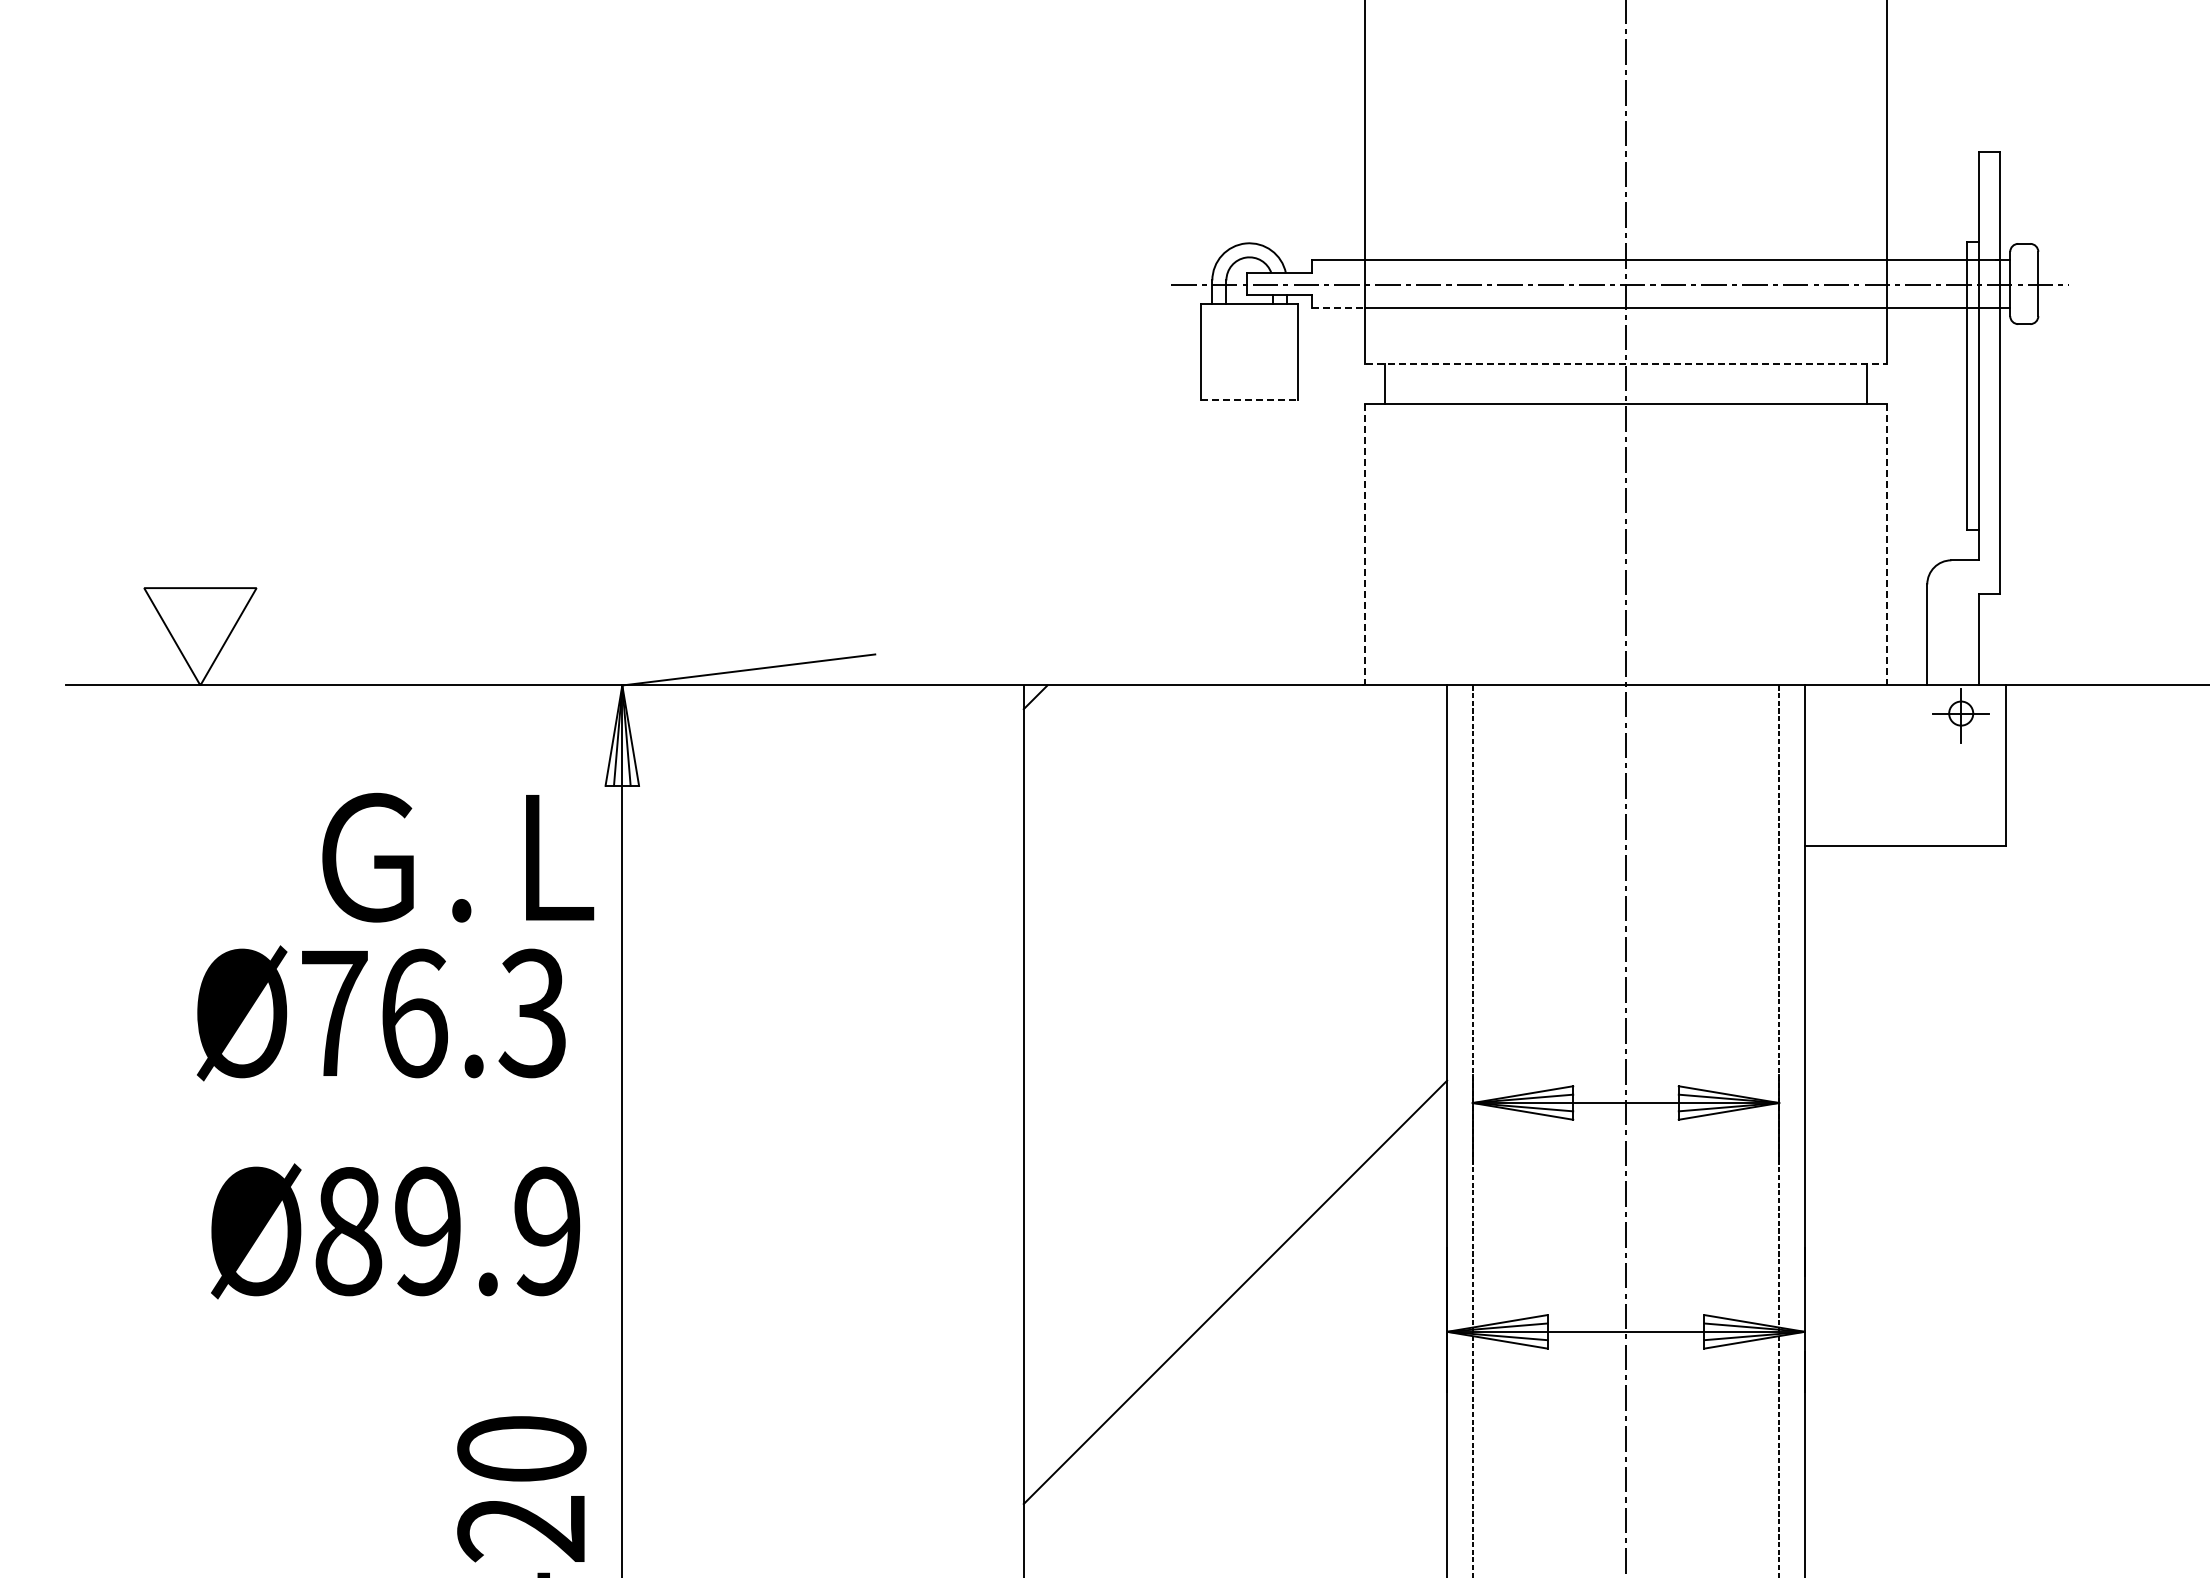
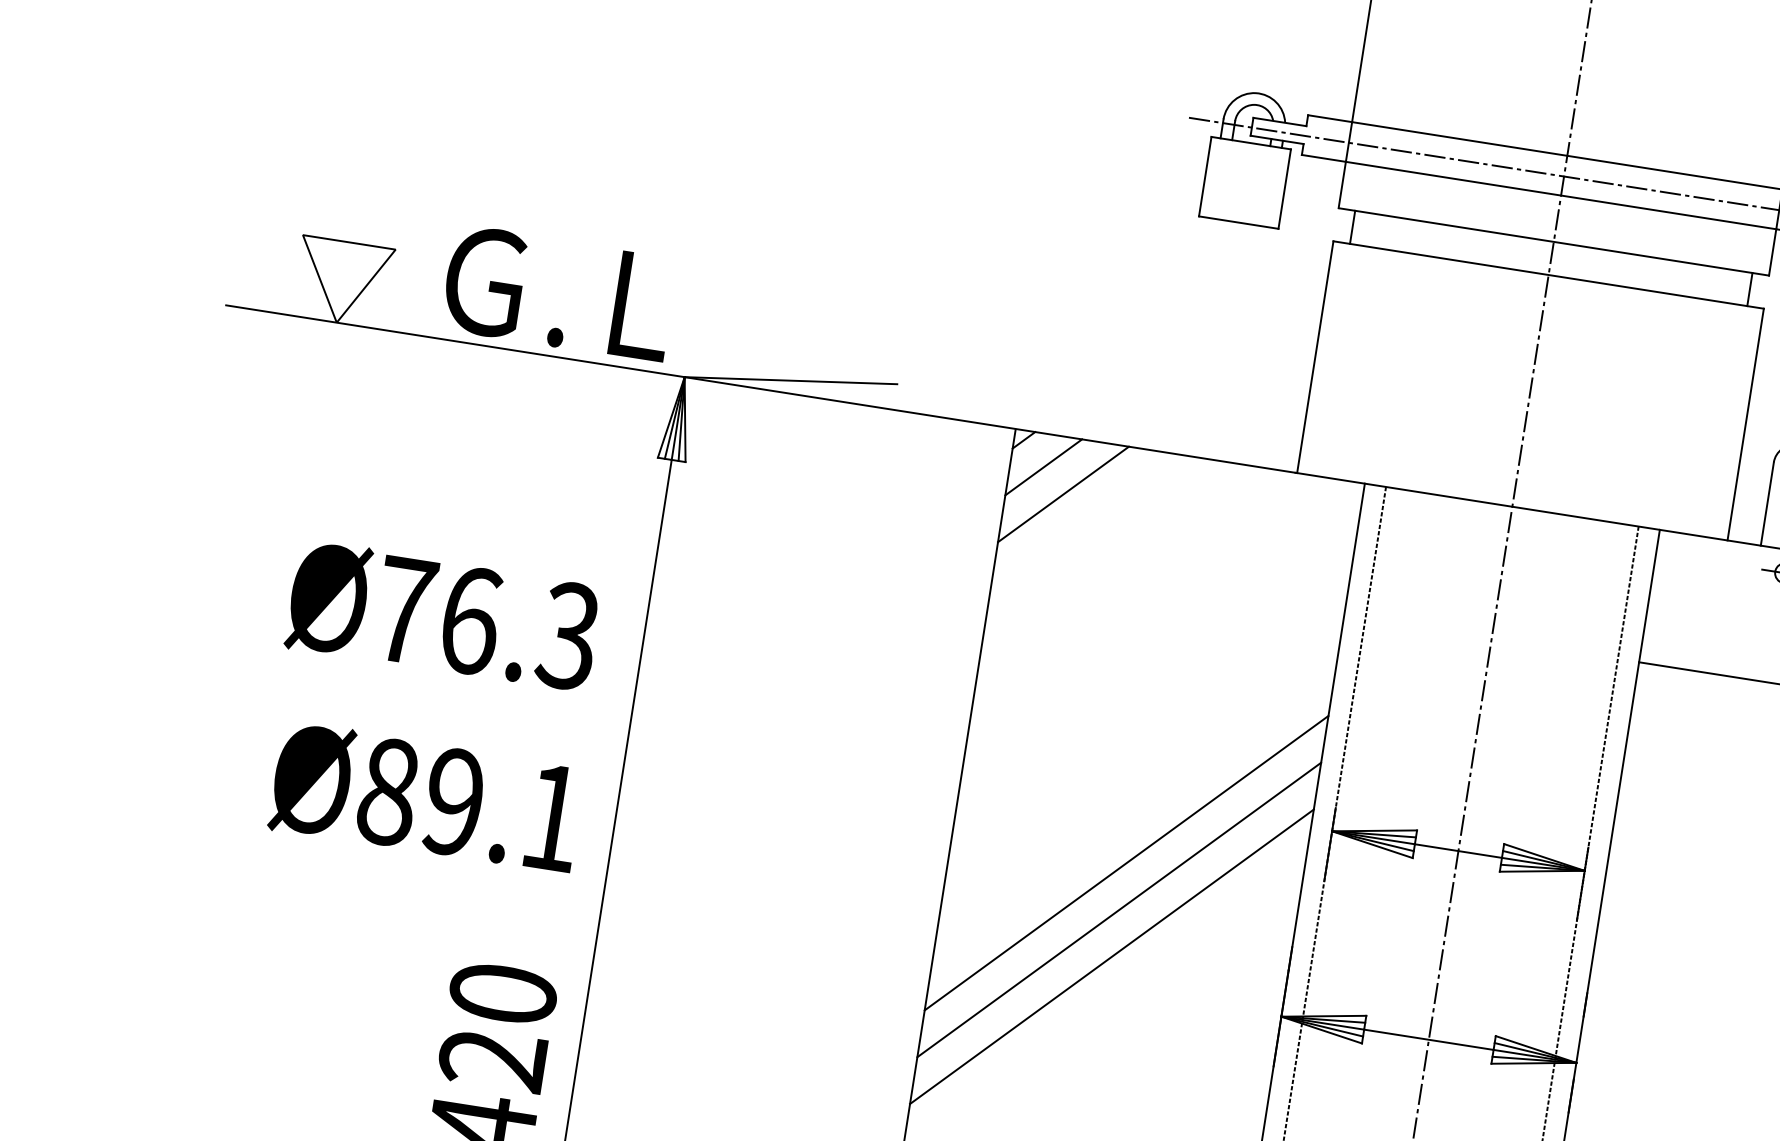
line: (1338, 308) -> (1323, 158), dashed -> solid
line: (1627, 364) -> (1555, 242), dashed -> solid
line: (1249, 399) -> (1238, 222), dashed -> solid
line: (1365, 544) -> (1315, 356), dashed -> solid
line: (1886, 544) -> (1745, 424), dashed -> solid
line: (1063, 725) -> (1043, 467), added
line: (1092, 753) -> (1063, 493), added
text: (458, 857) -> (559, 293), moved
line: (1235, 1178) -> (1126, 862), added
text: (547, 1231) -> (552, 817), Ø89.9 -> Ø89.1
line: (1235, 1235) -> (1119, 909), added

